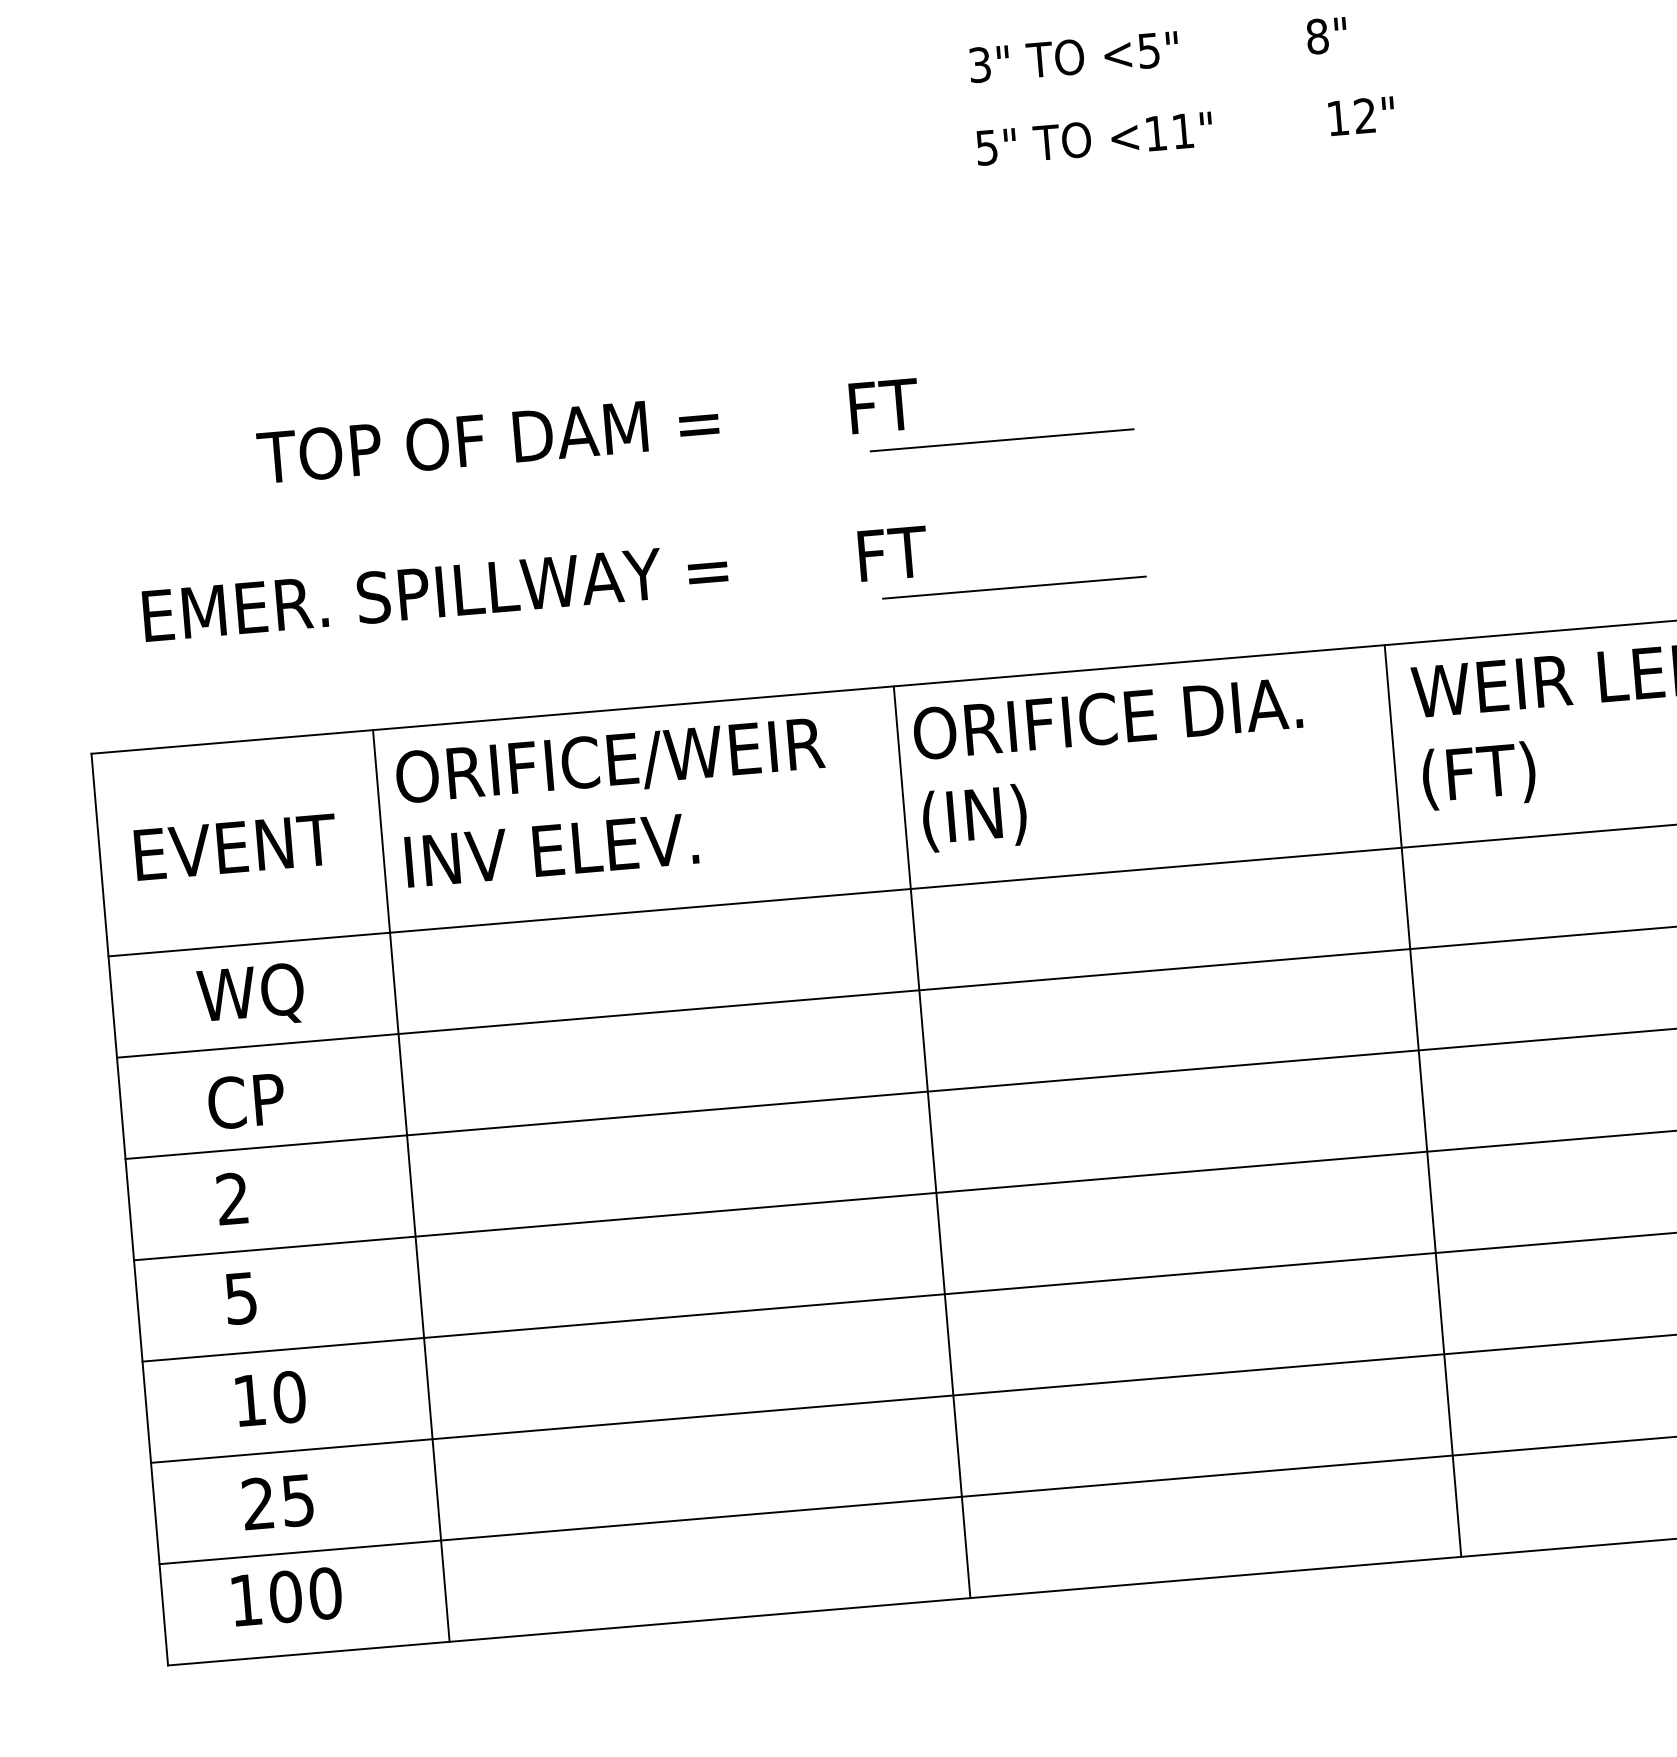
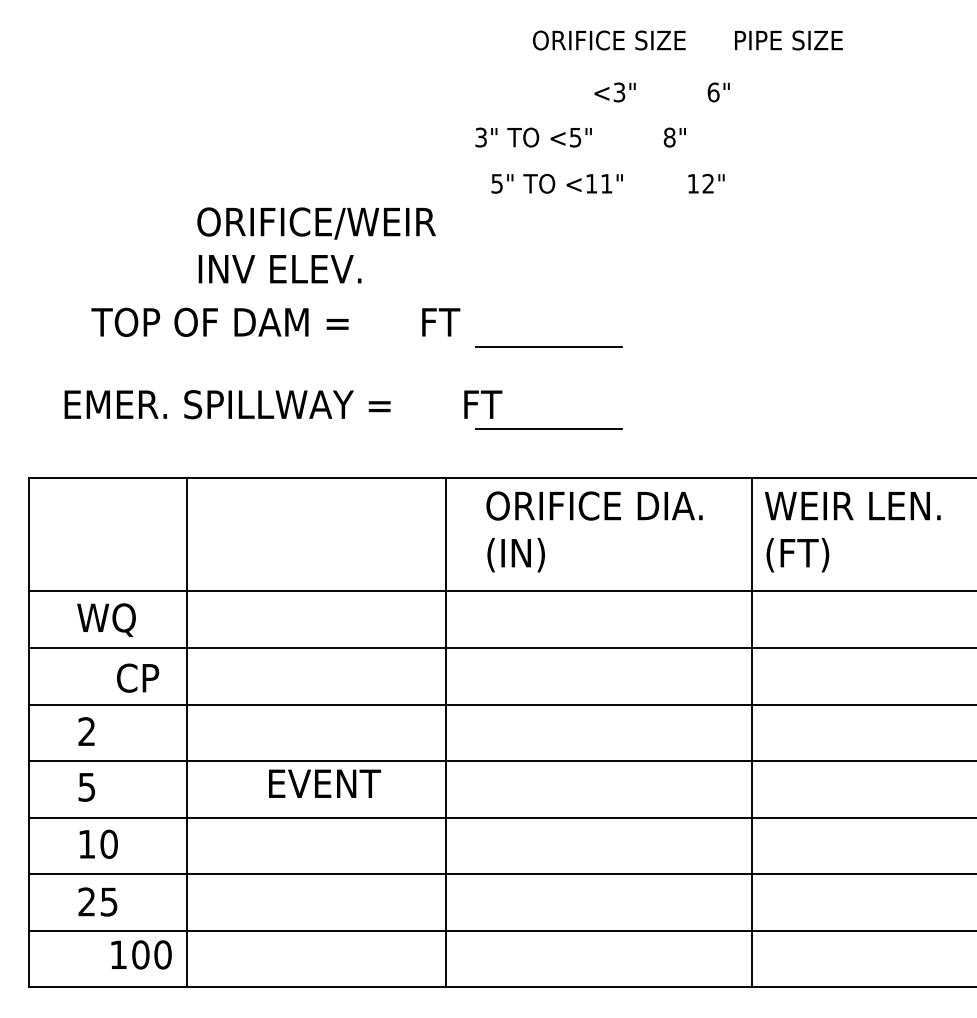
text: (1157, 49) -> (580, 137), moved
text: (1184, 130) -> (607, 183), moved
text: (587, 429) -> (275, 321), moved
text: (613, 802) -> (316, 245), moved
text: (236, 846) -> (325, 783), moved
text: (247, 1099) -> (138, 677), moved
line: (932, 1141) -> (446, 732), moved
text: (286, 1596) -> (141, 954), moved

